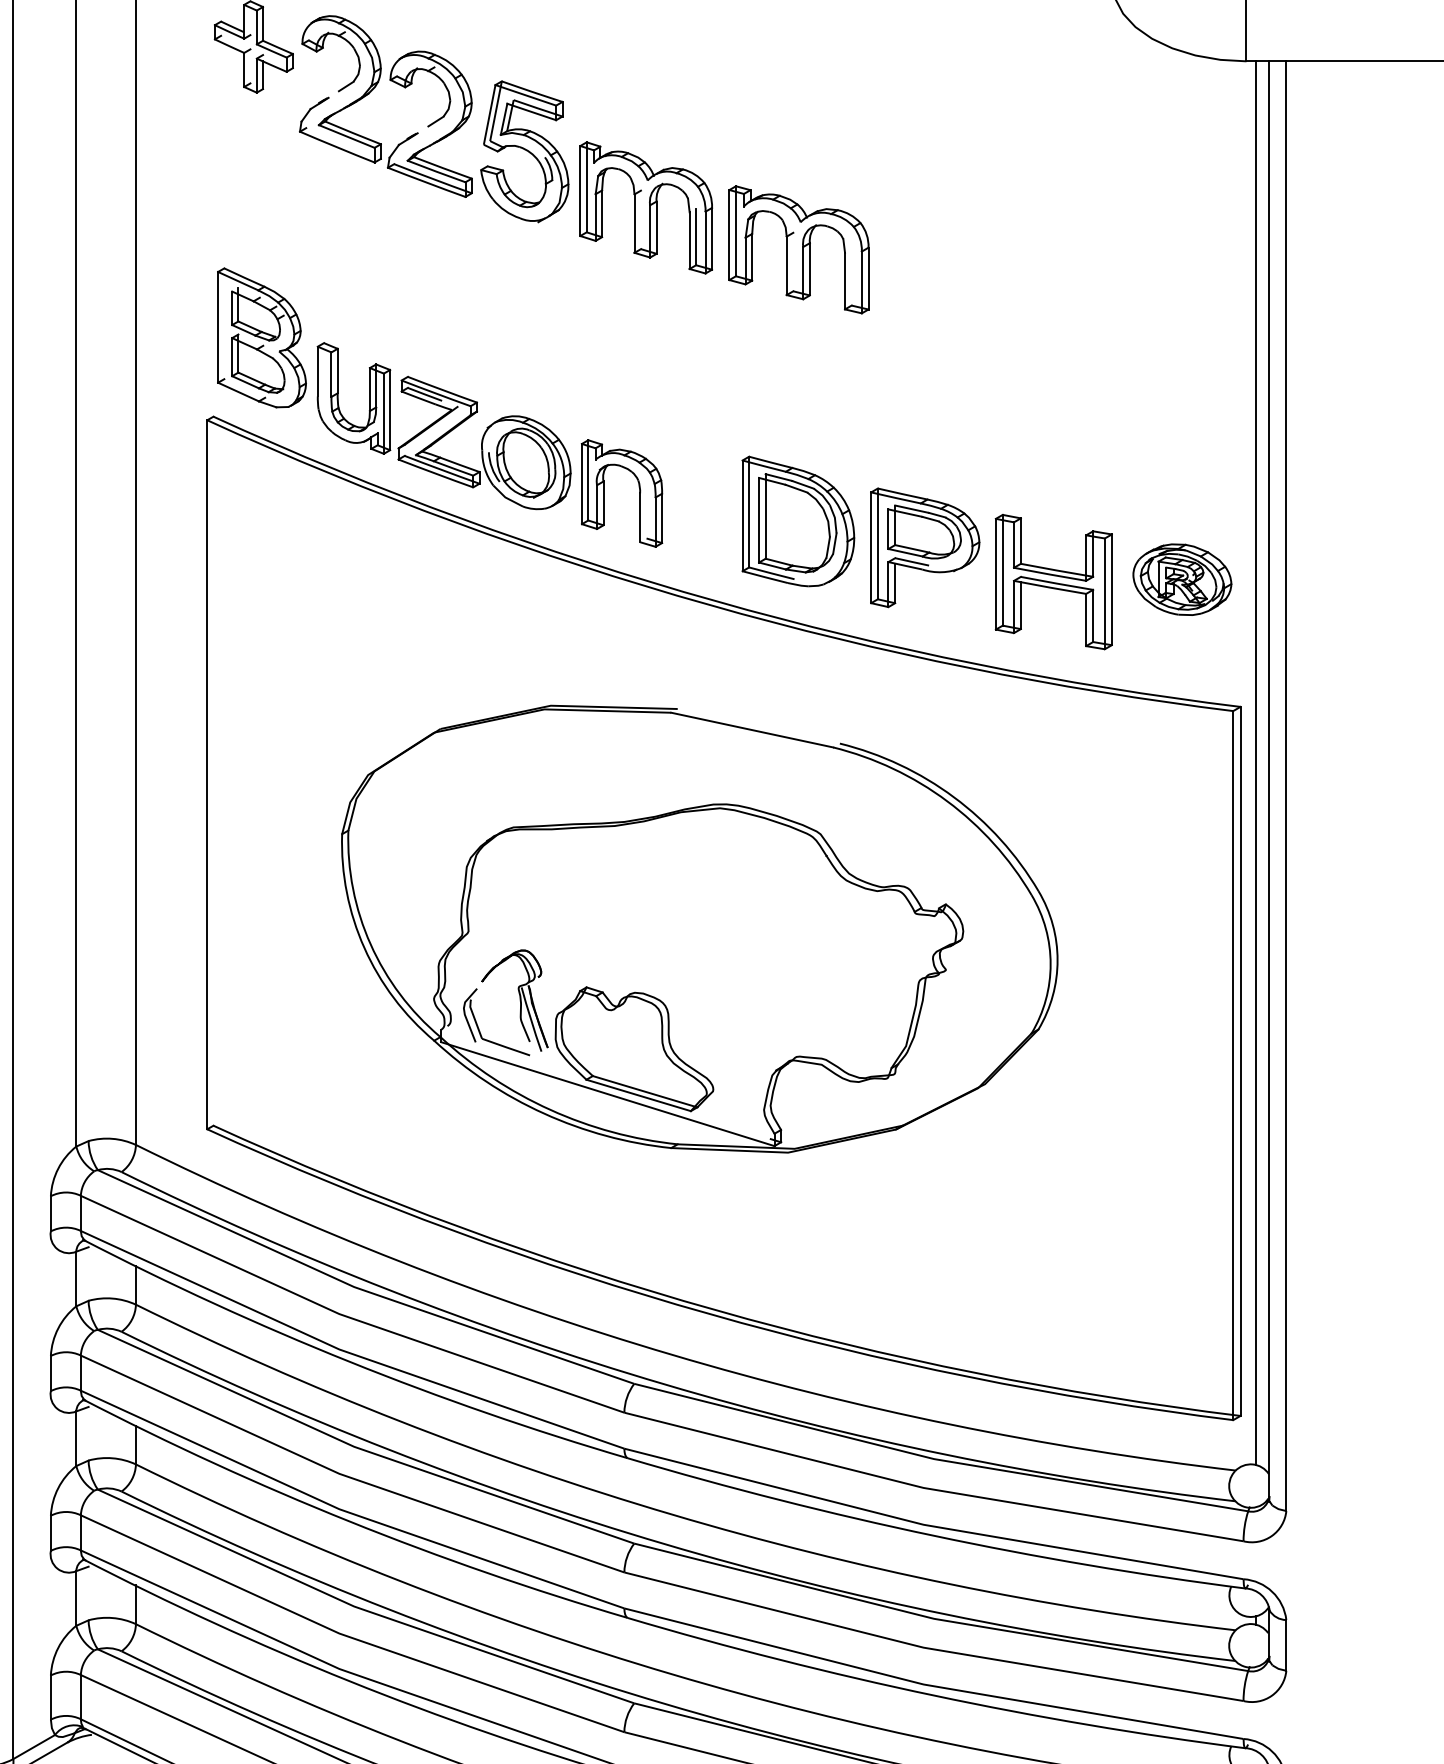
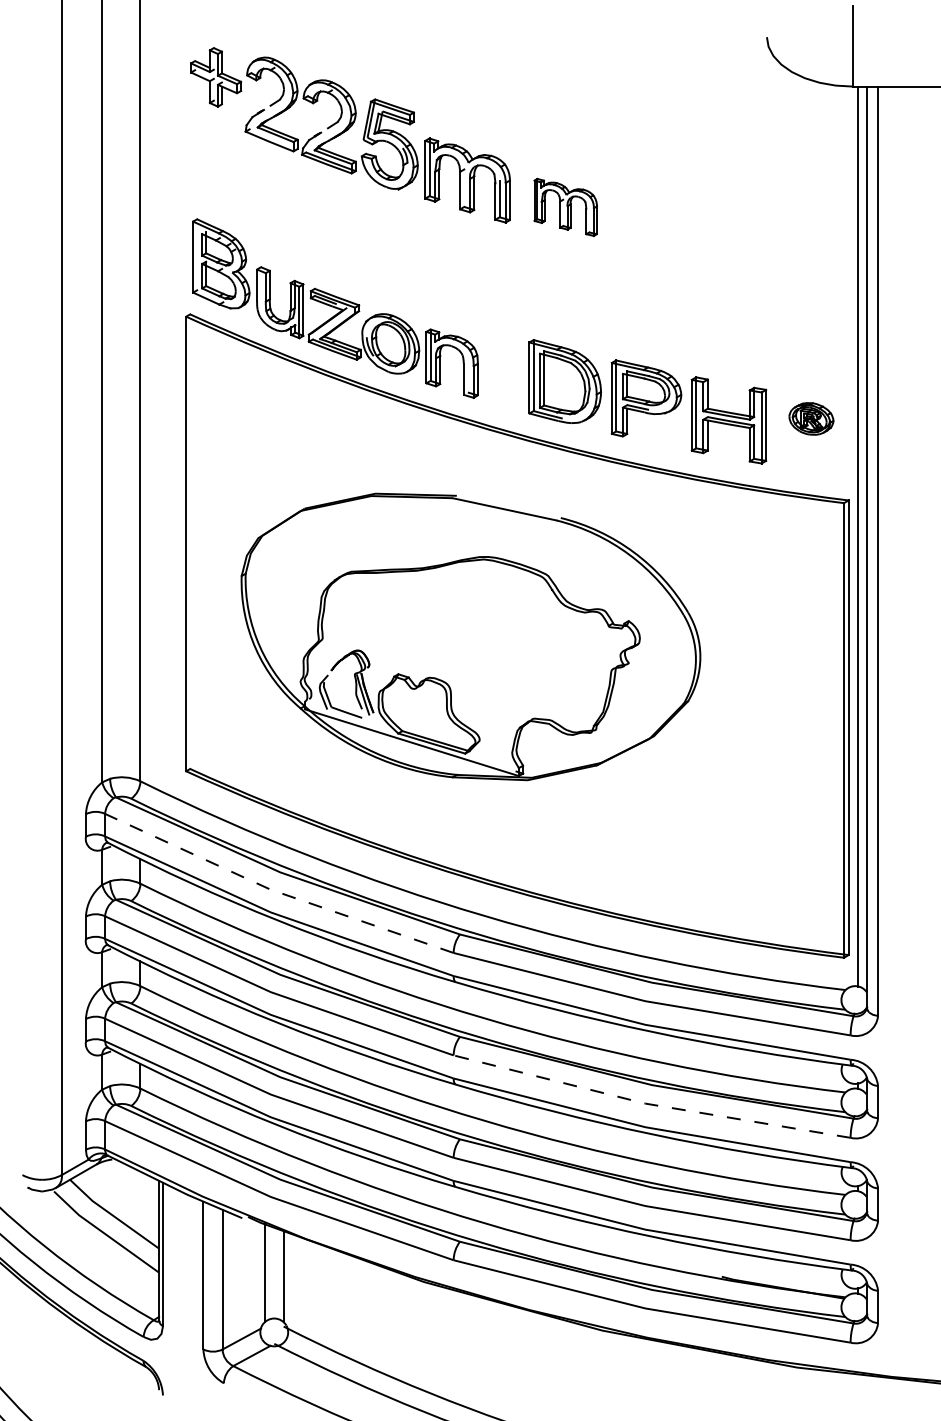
part: (798, 249) -> (565, 207), size x0.7
part: (1182, 579) -> (811, 418), size x0.7
part: (699, 928) -> (470, 636), moved
line: (346, 1316) -> (275, 891), solid -> dashed
line: (929, 1649) -> (649, 1104), solid -> dashed

